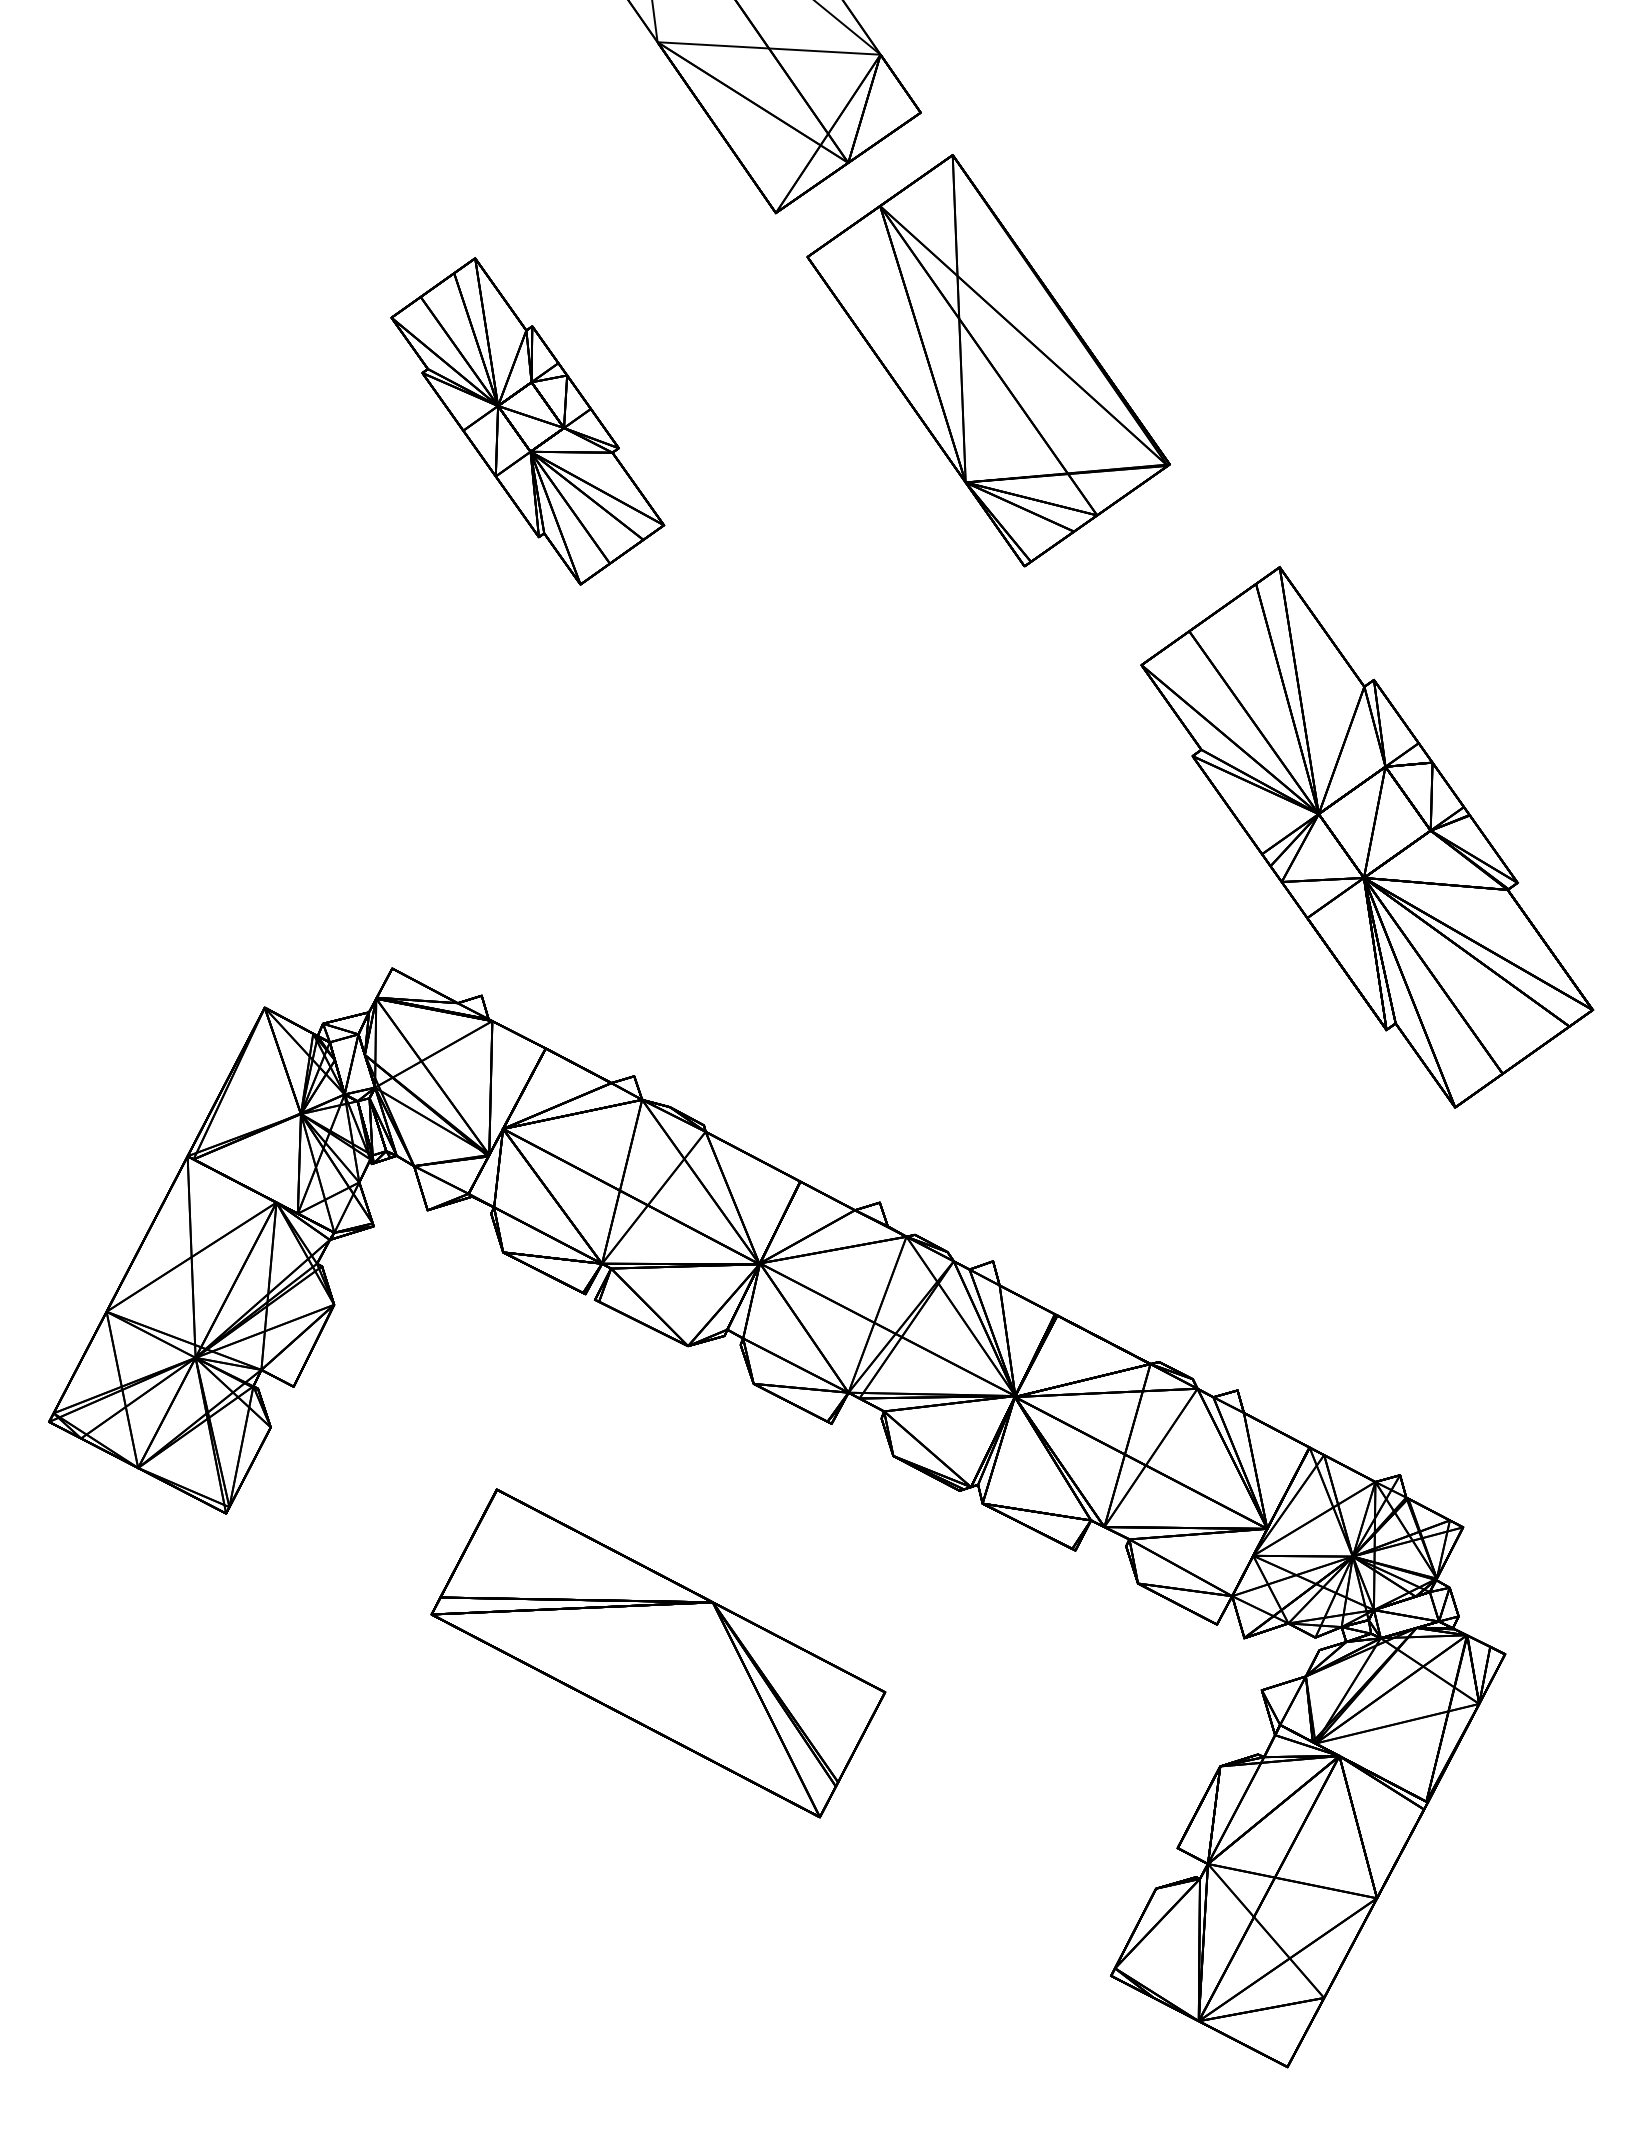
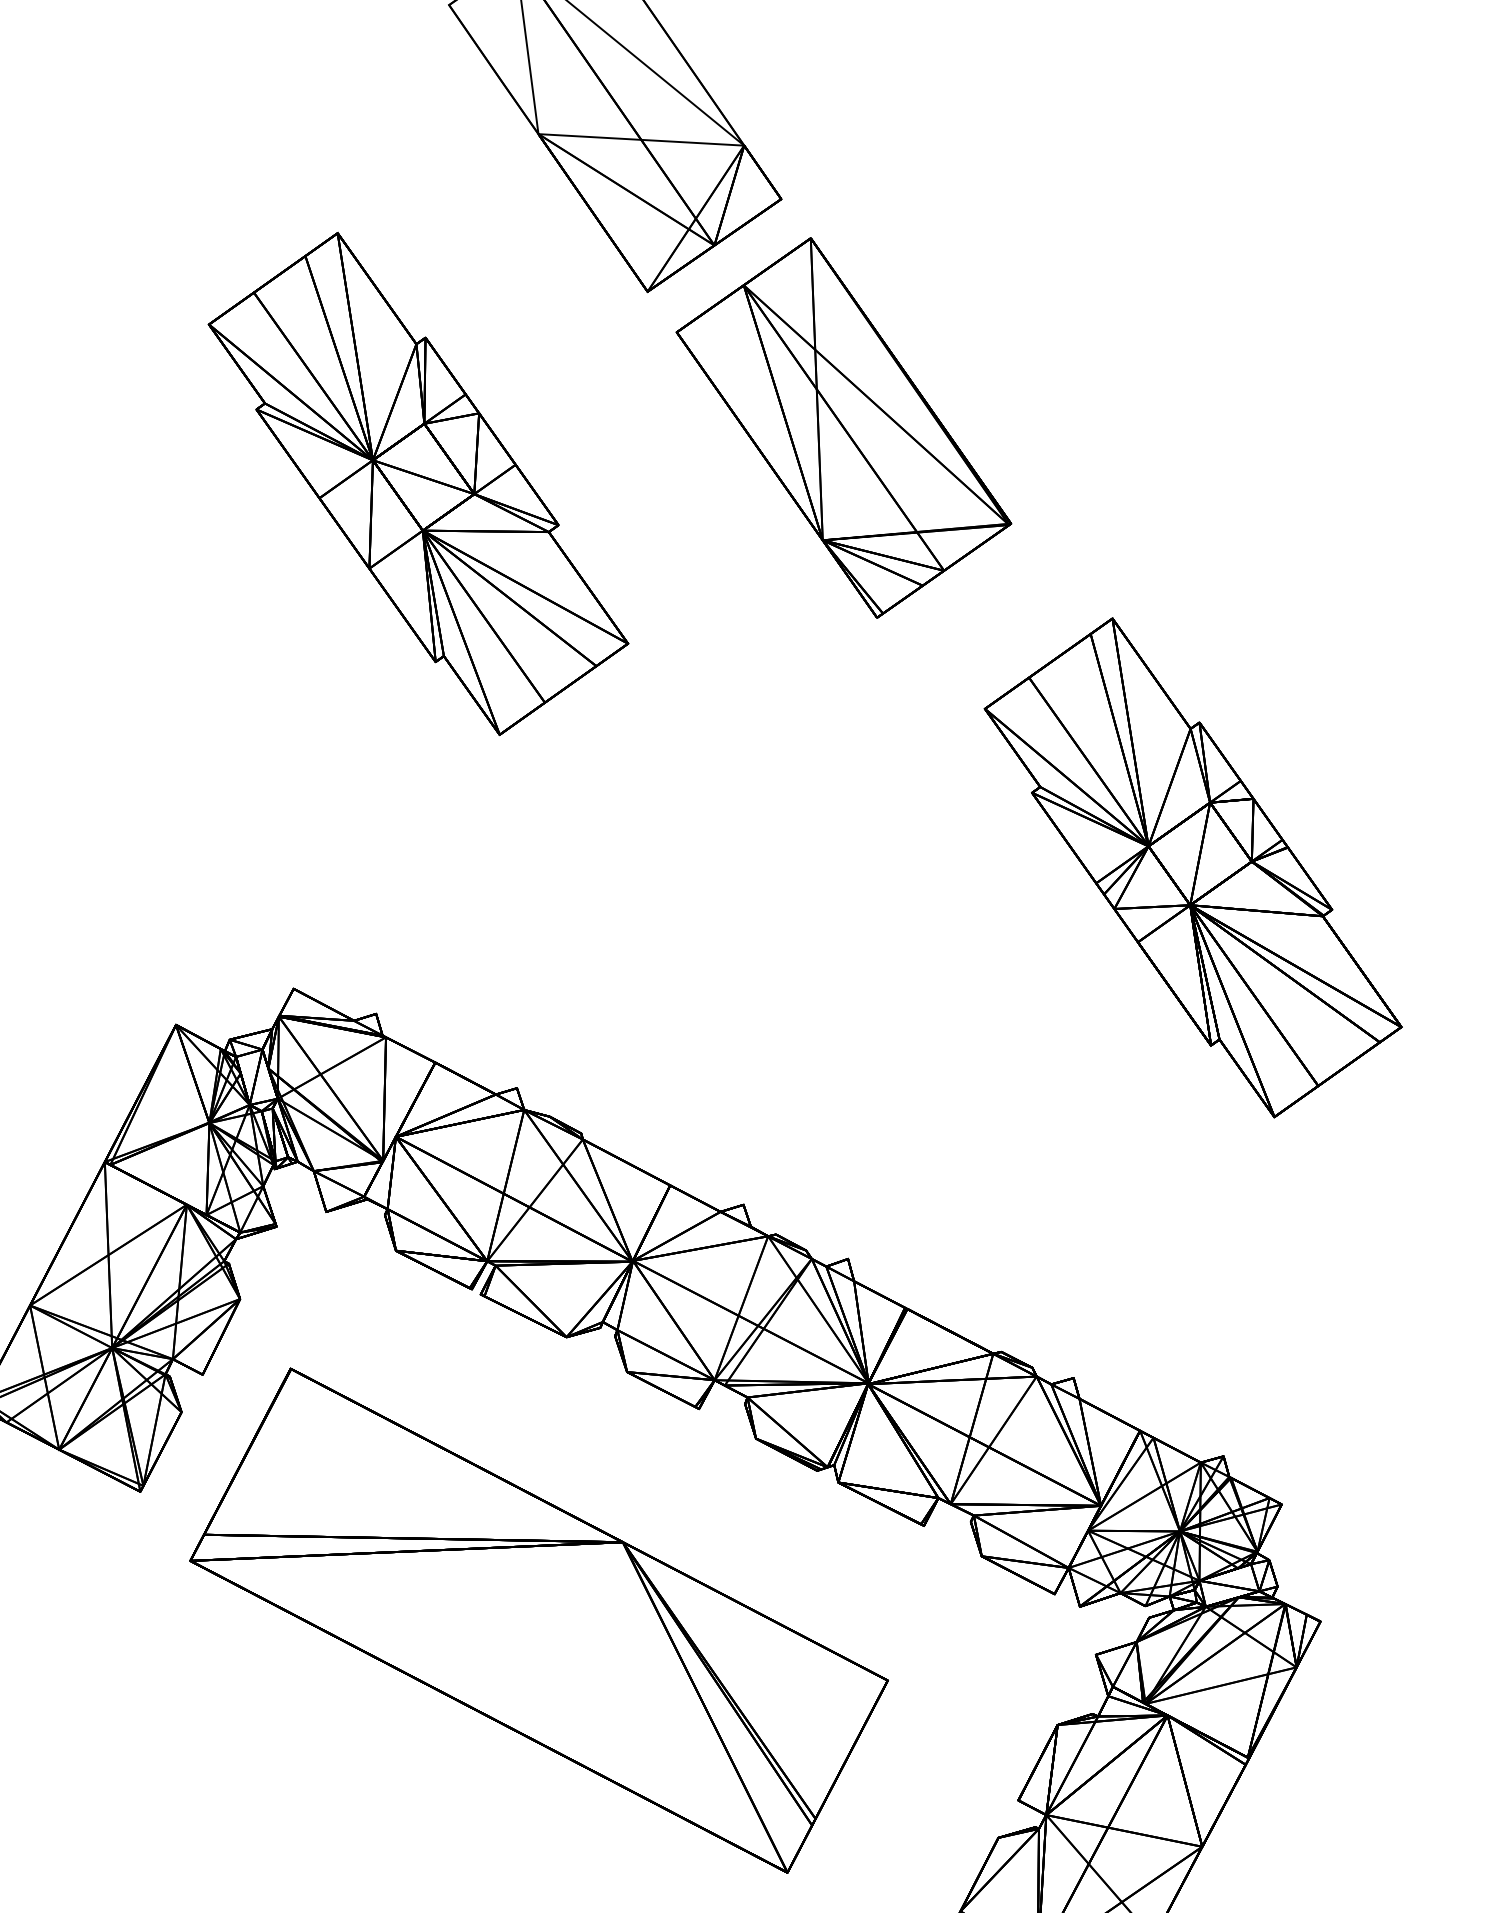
part: (527, 421) -> (418, 484), size x1.67
part: (658, 1653) -> (539, 1620), size x1.67

